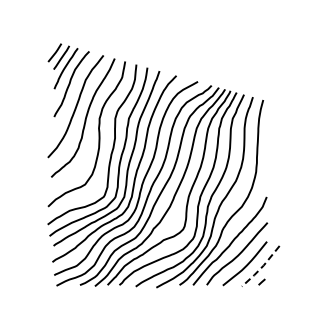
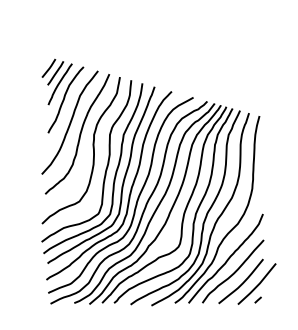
line: (261, 267) -> (257, 285), dashed -> solid

